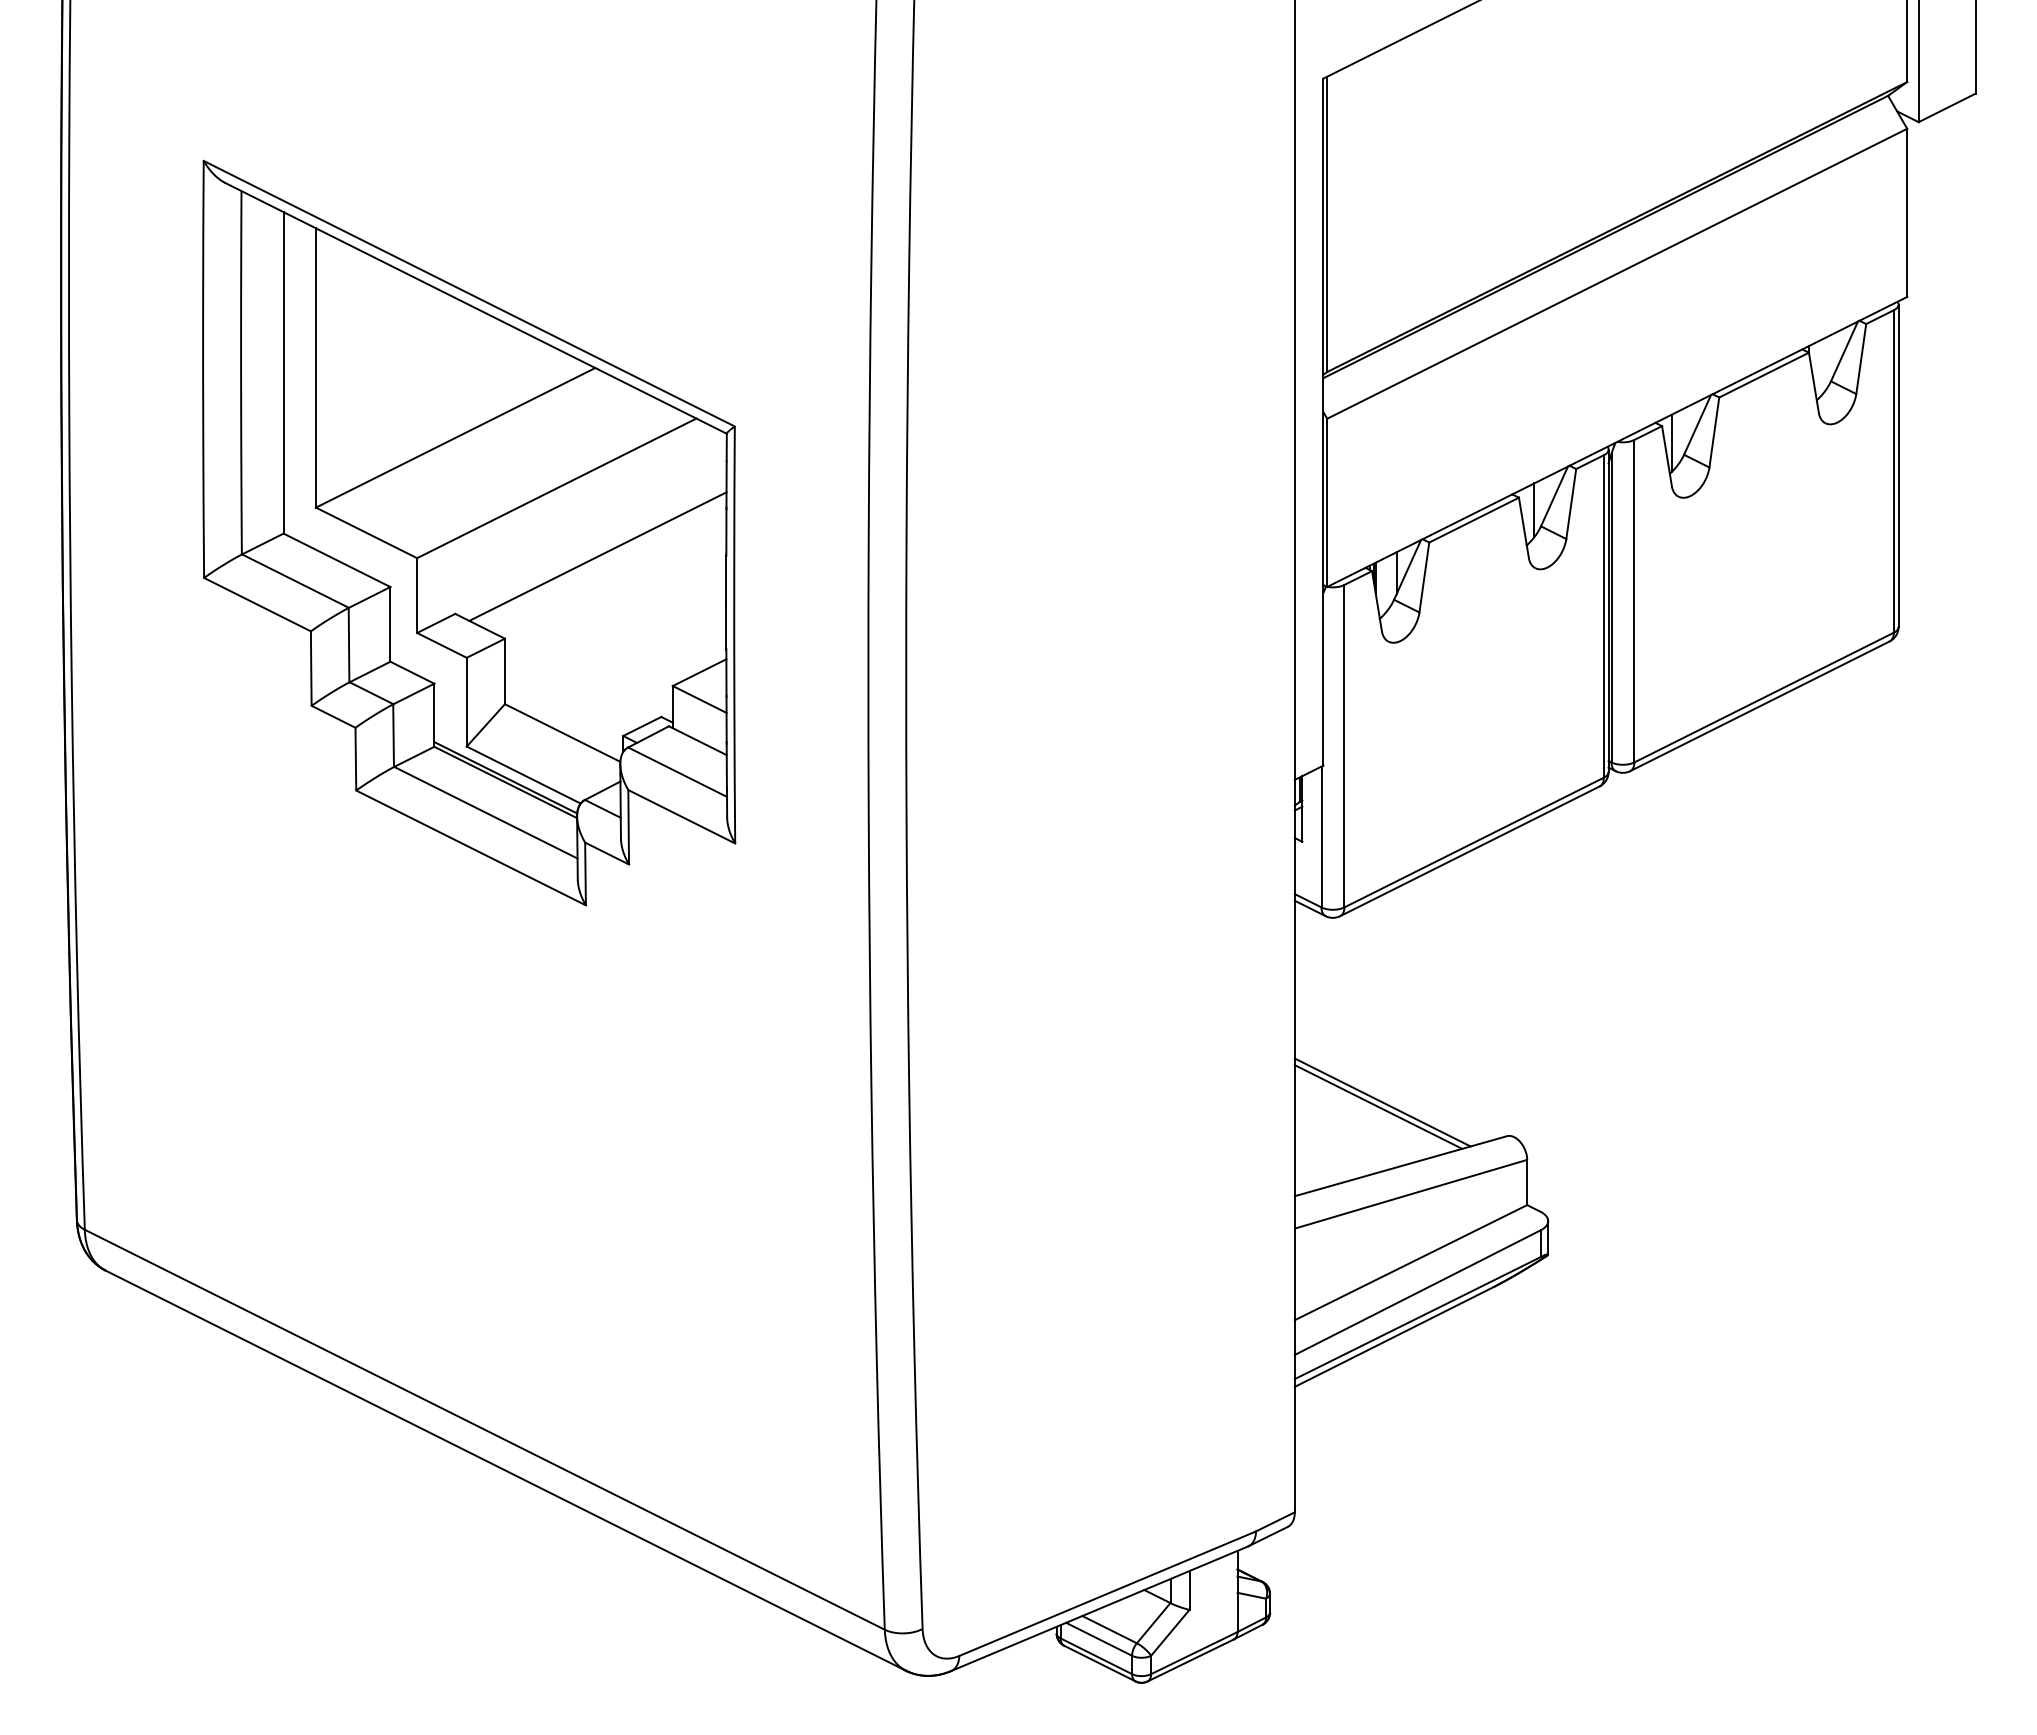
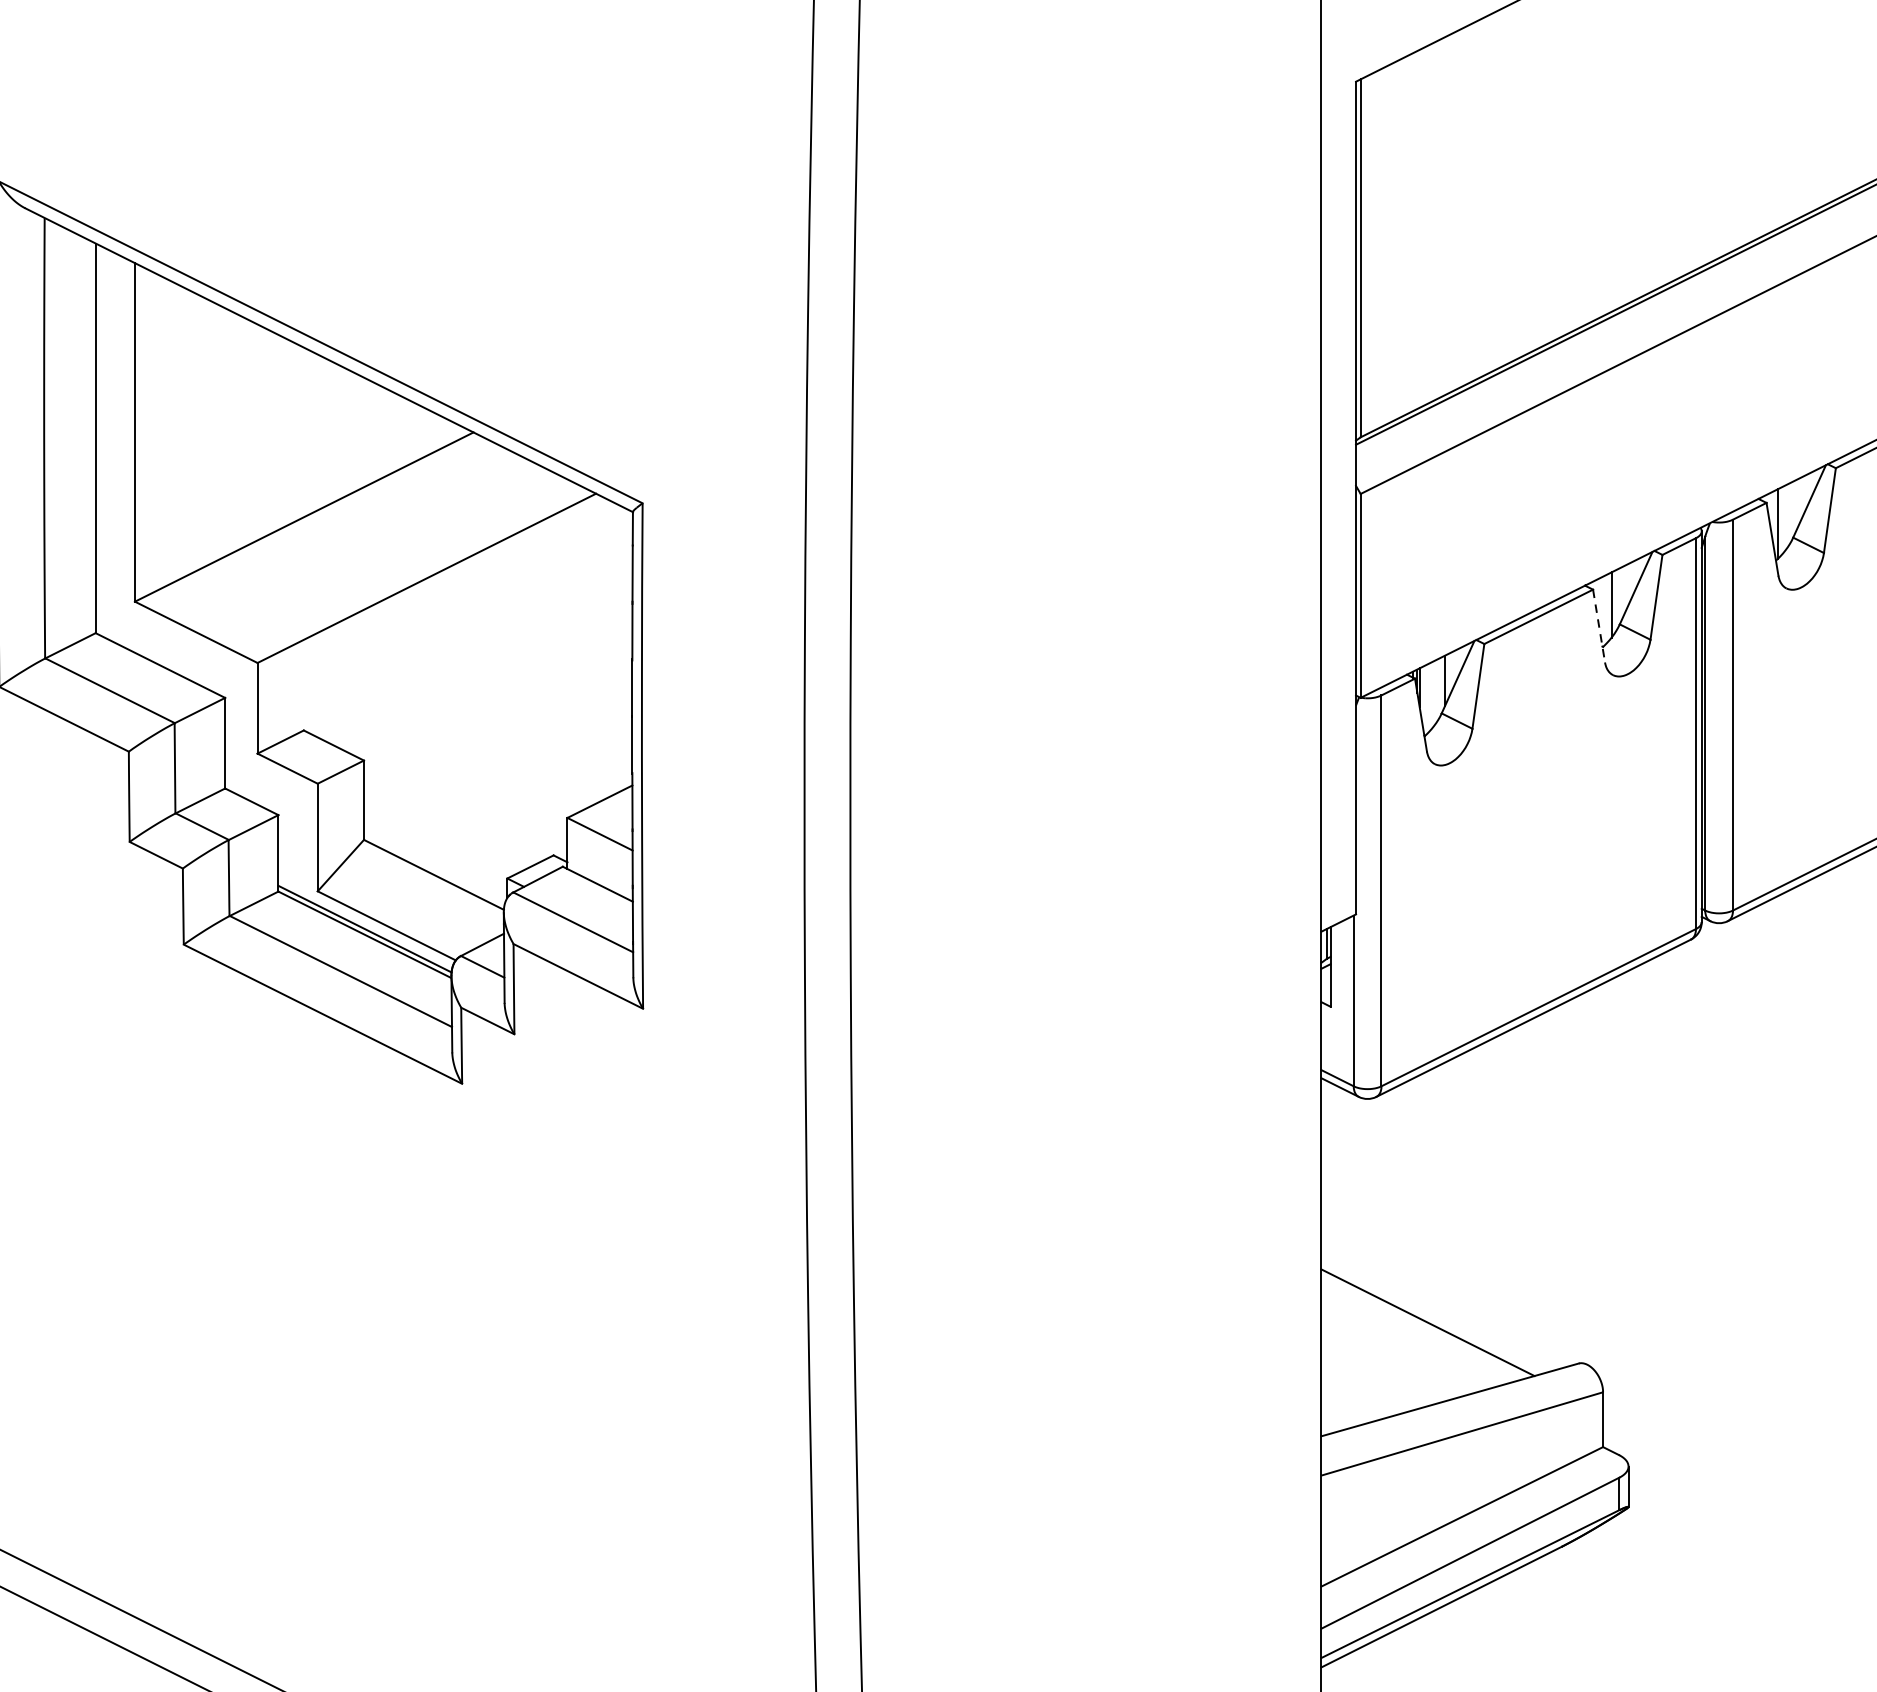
line: (1523, 528) -> (1598, 626), solid -> dashed
line: (597, 556) -> (476, 660), removed
line: (1378, 1106) -> (1422, 1327), removed

